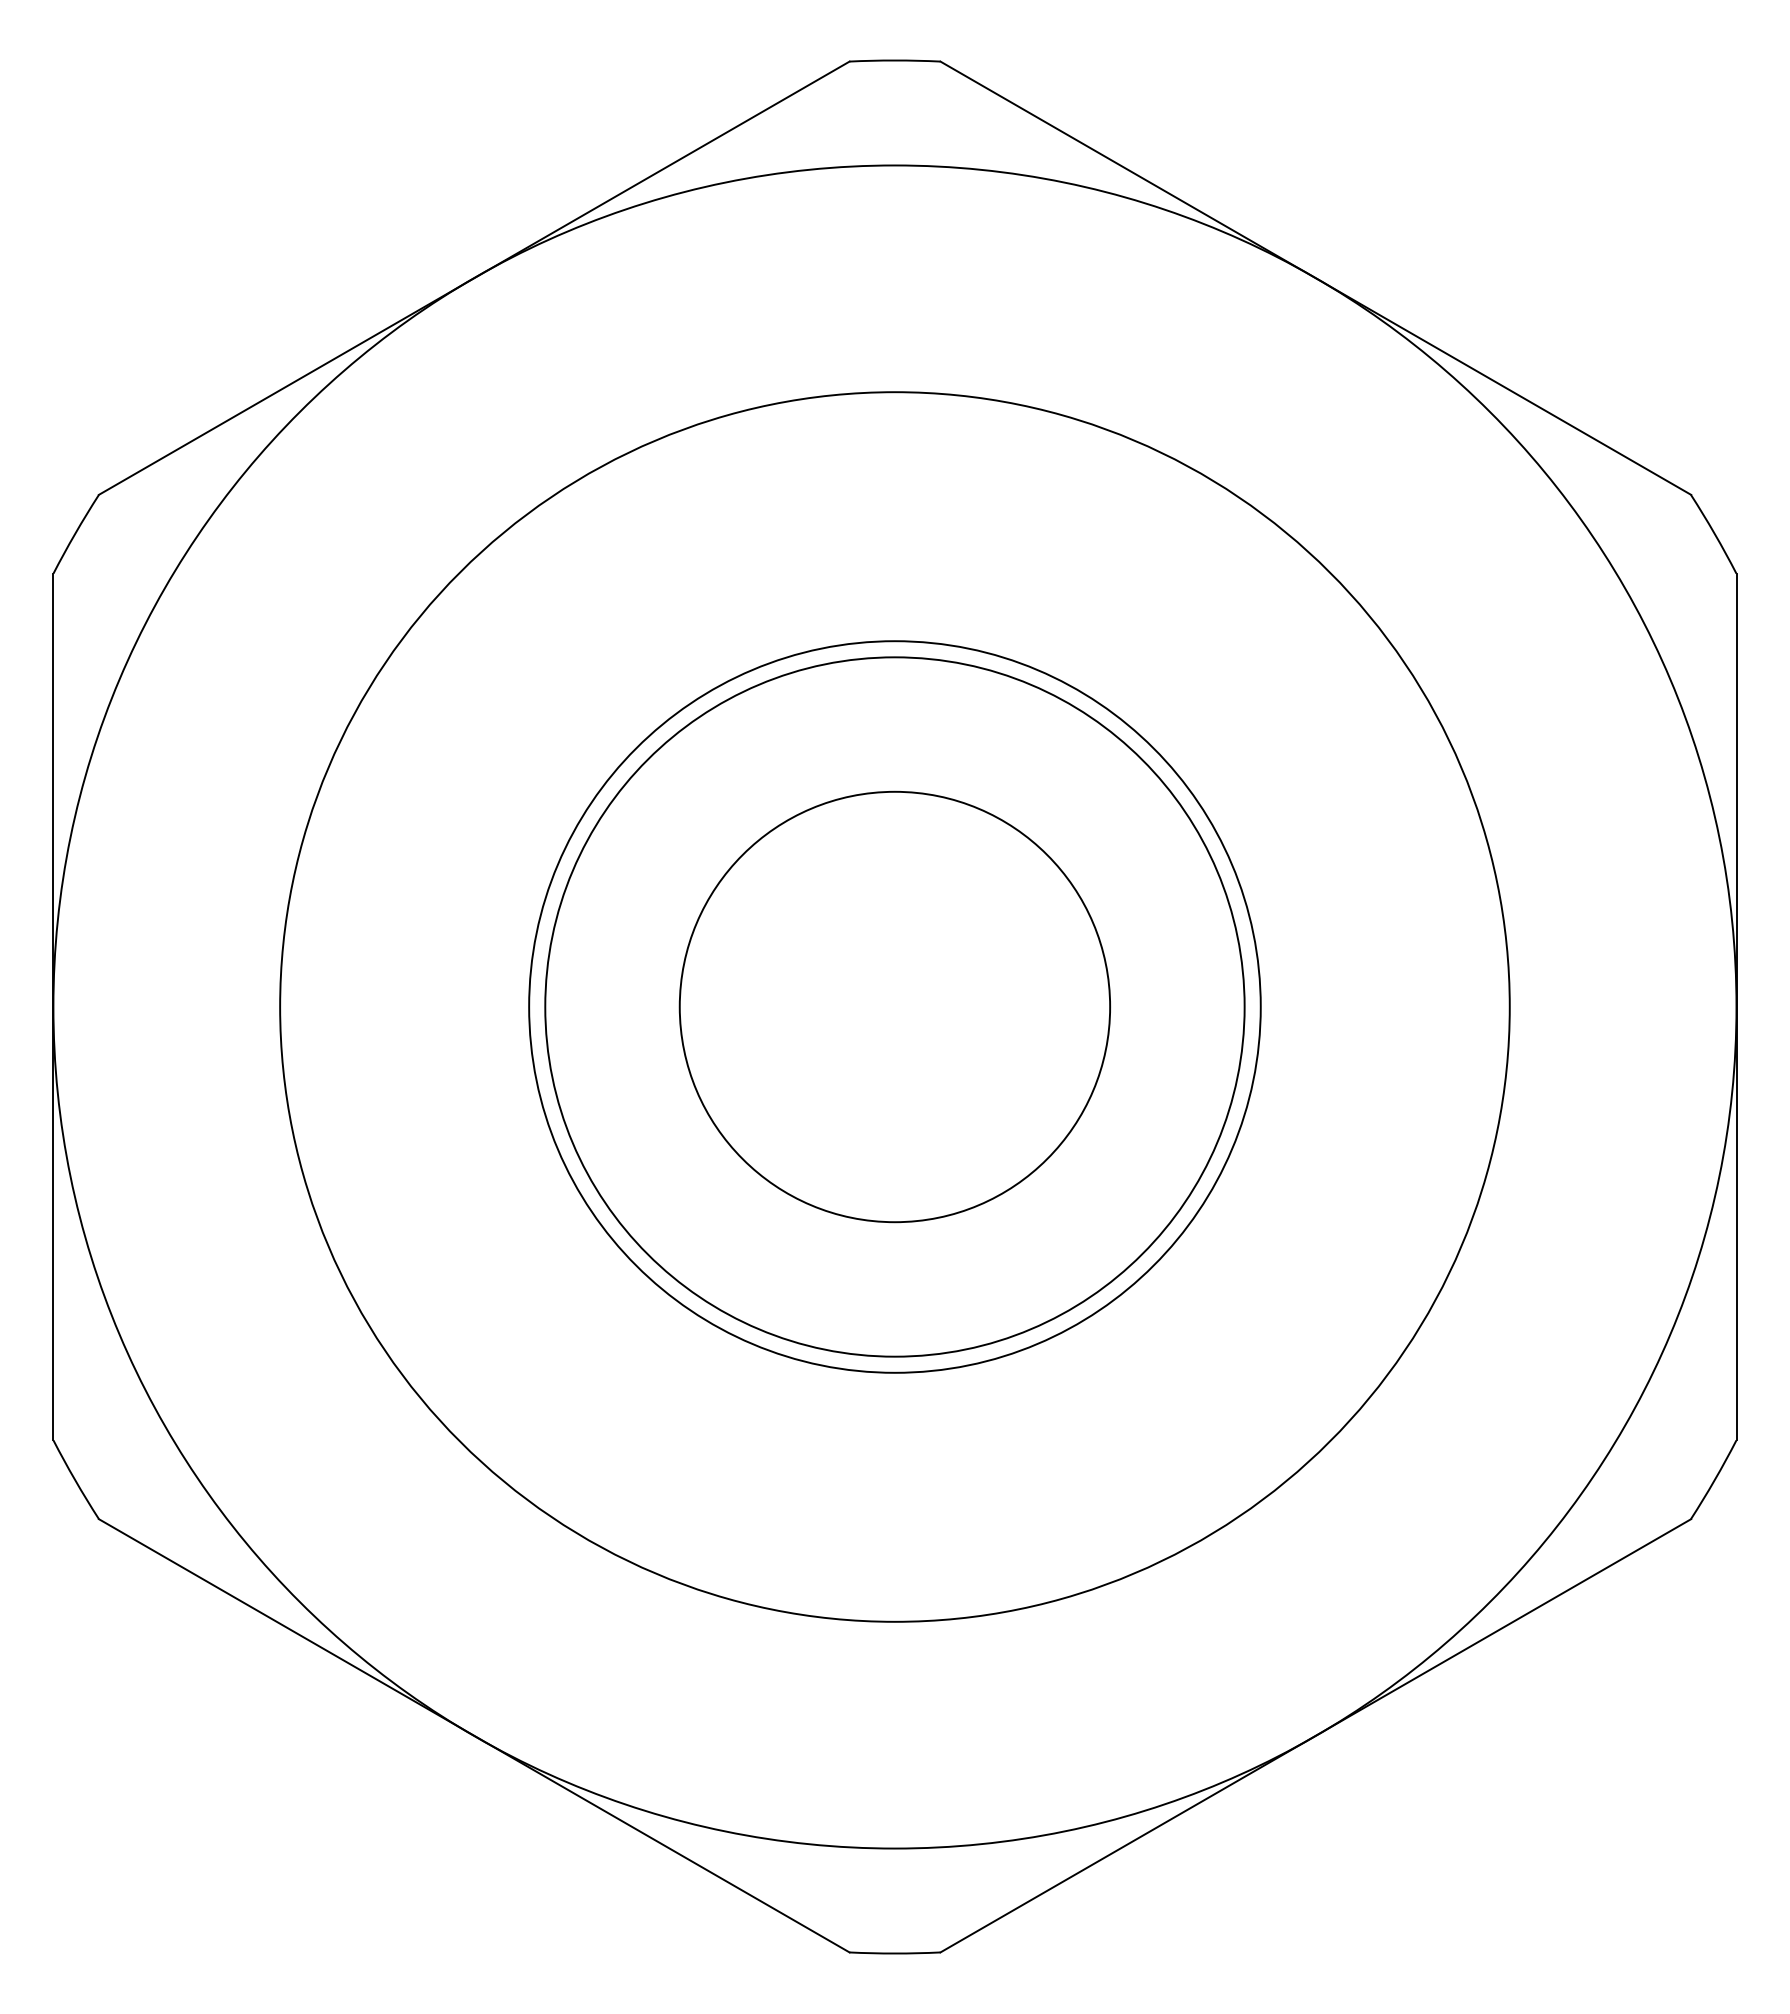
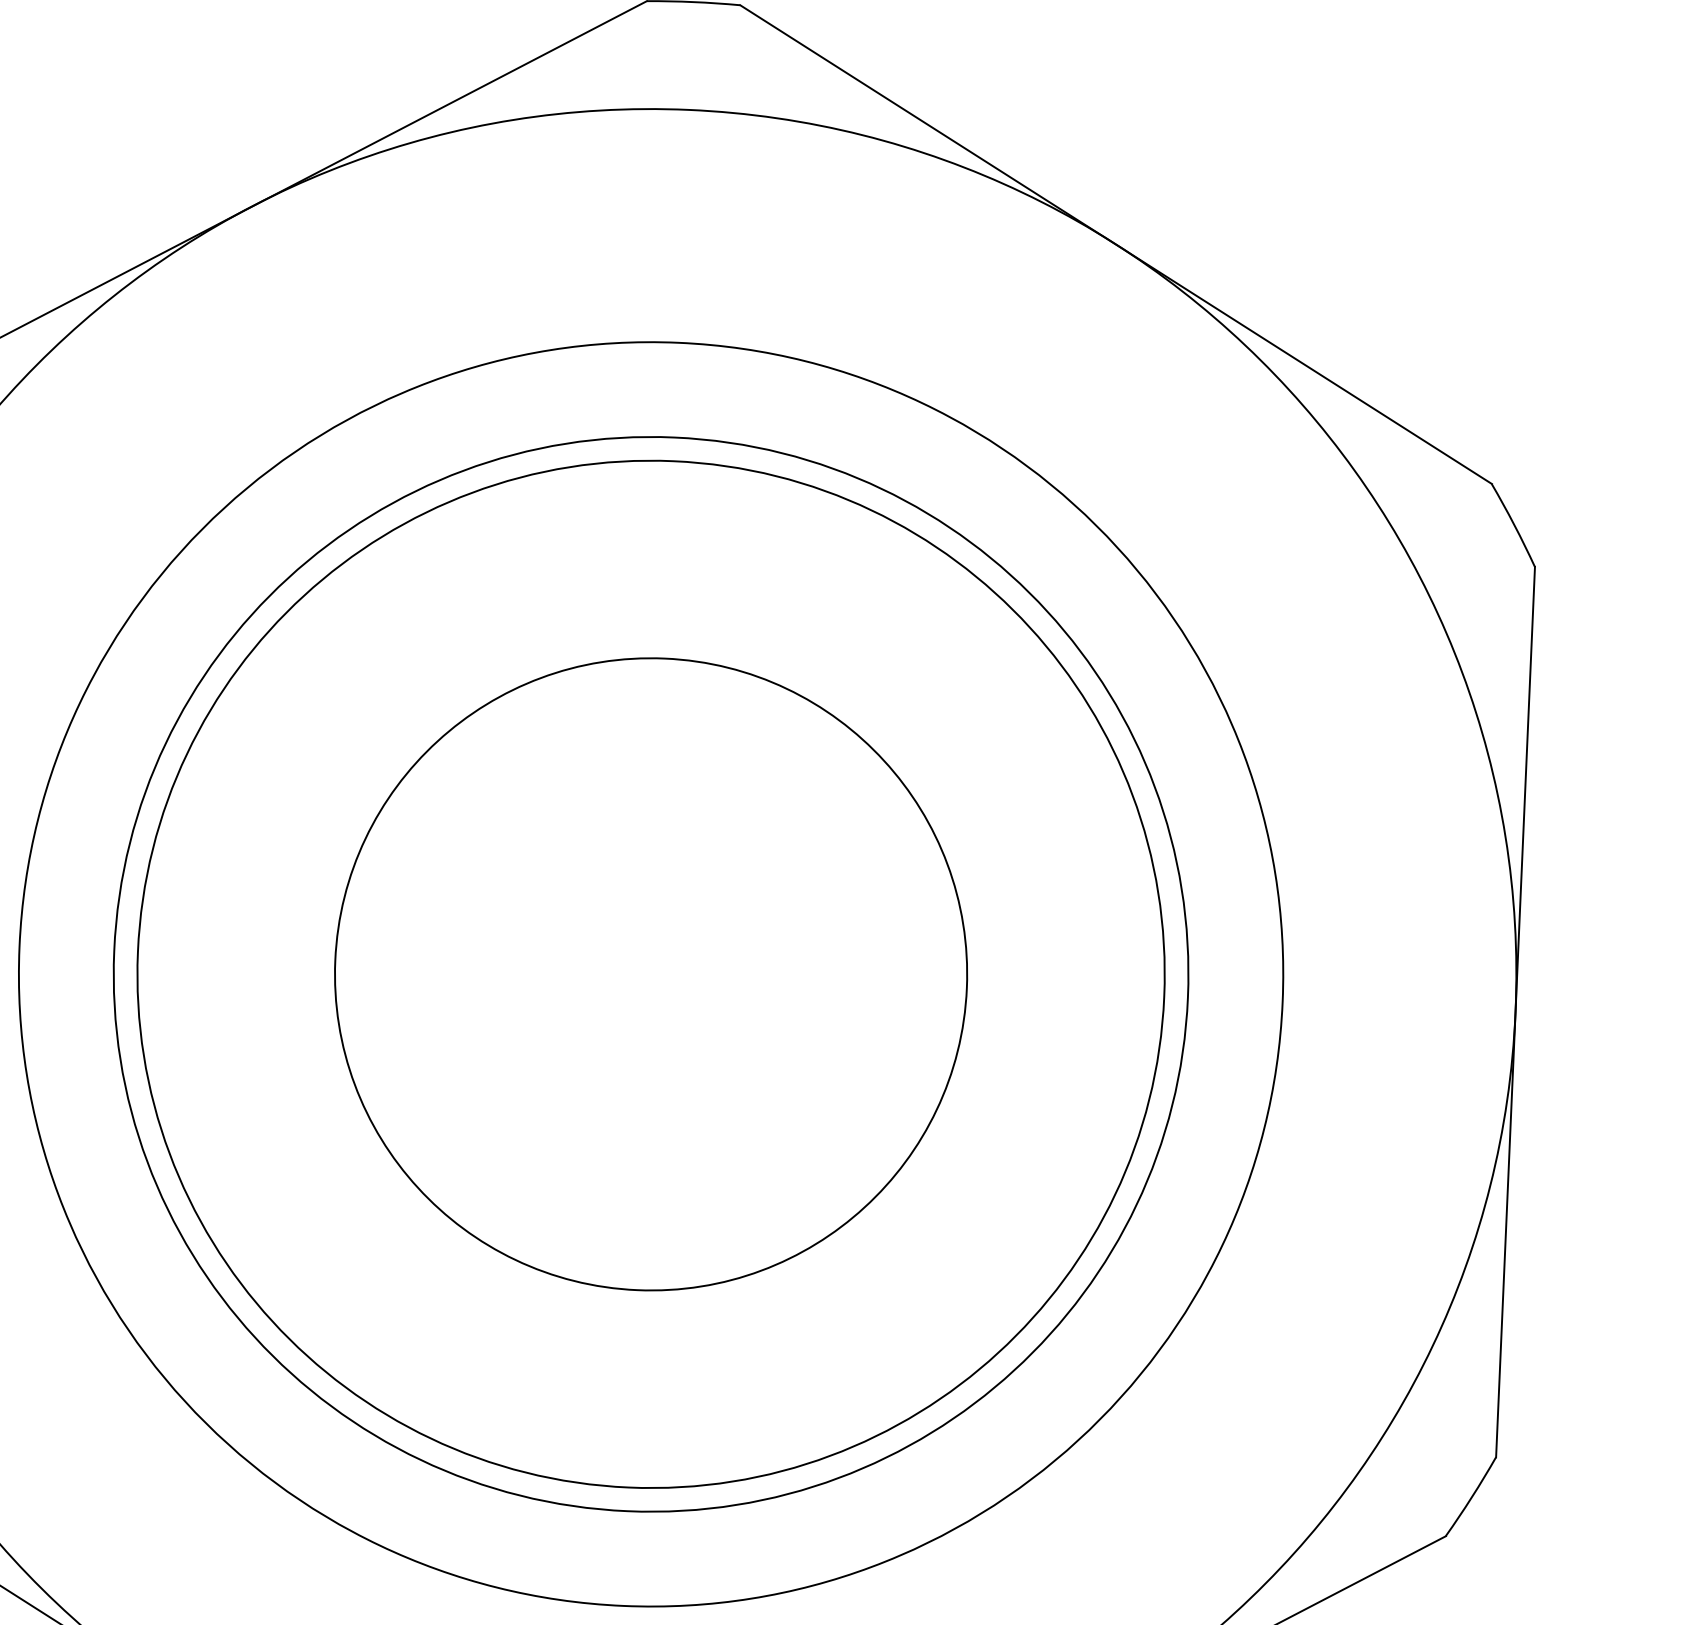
circle: (894, 1006) -> (650, 973), size x1.43
circle: (894, 1006) -> (650, 973), size x1.43
circle: (894, 1006) -> (650, 973), size x1.43

